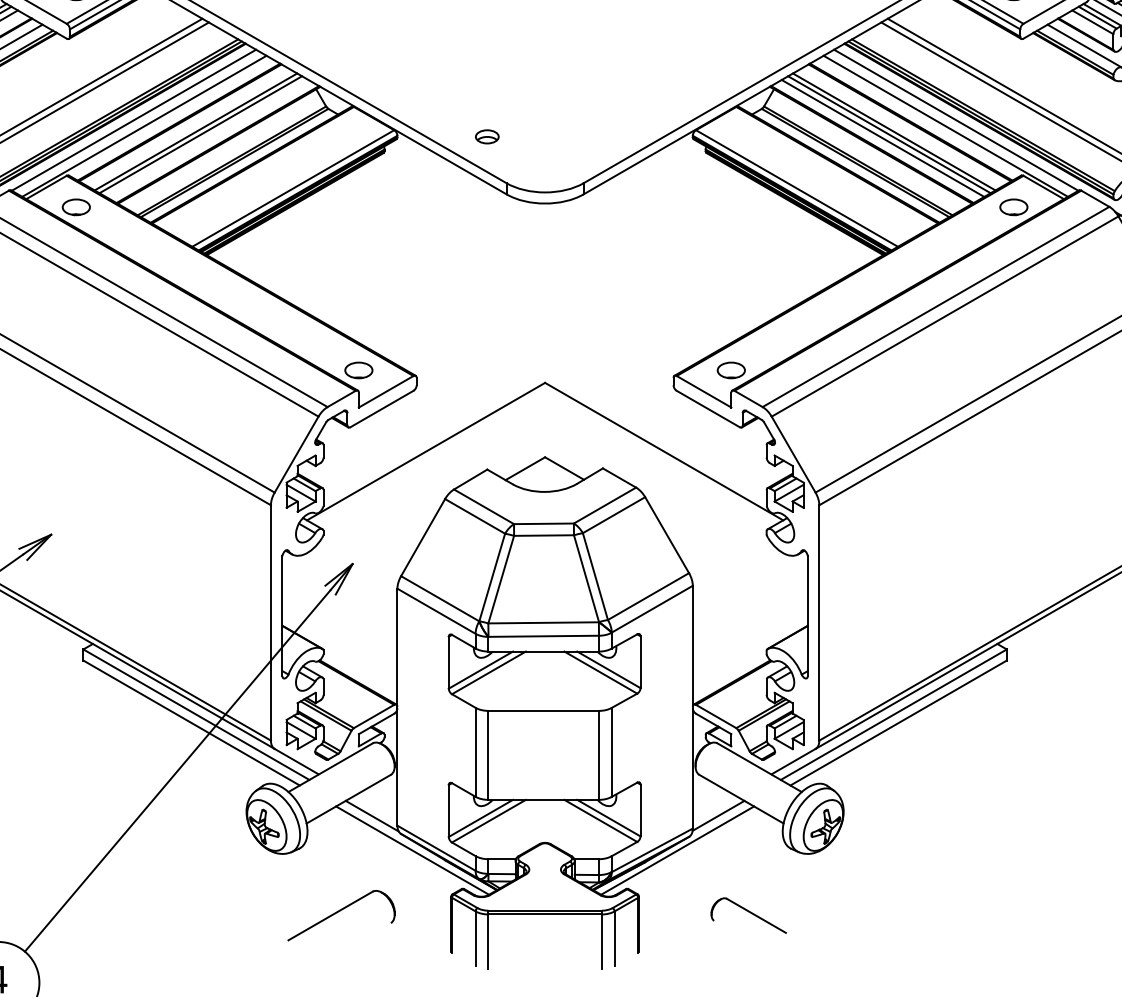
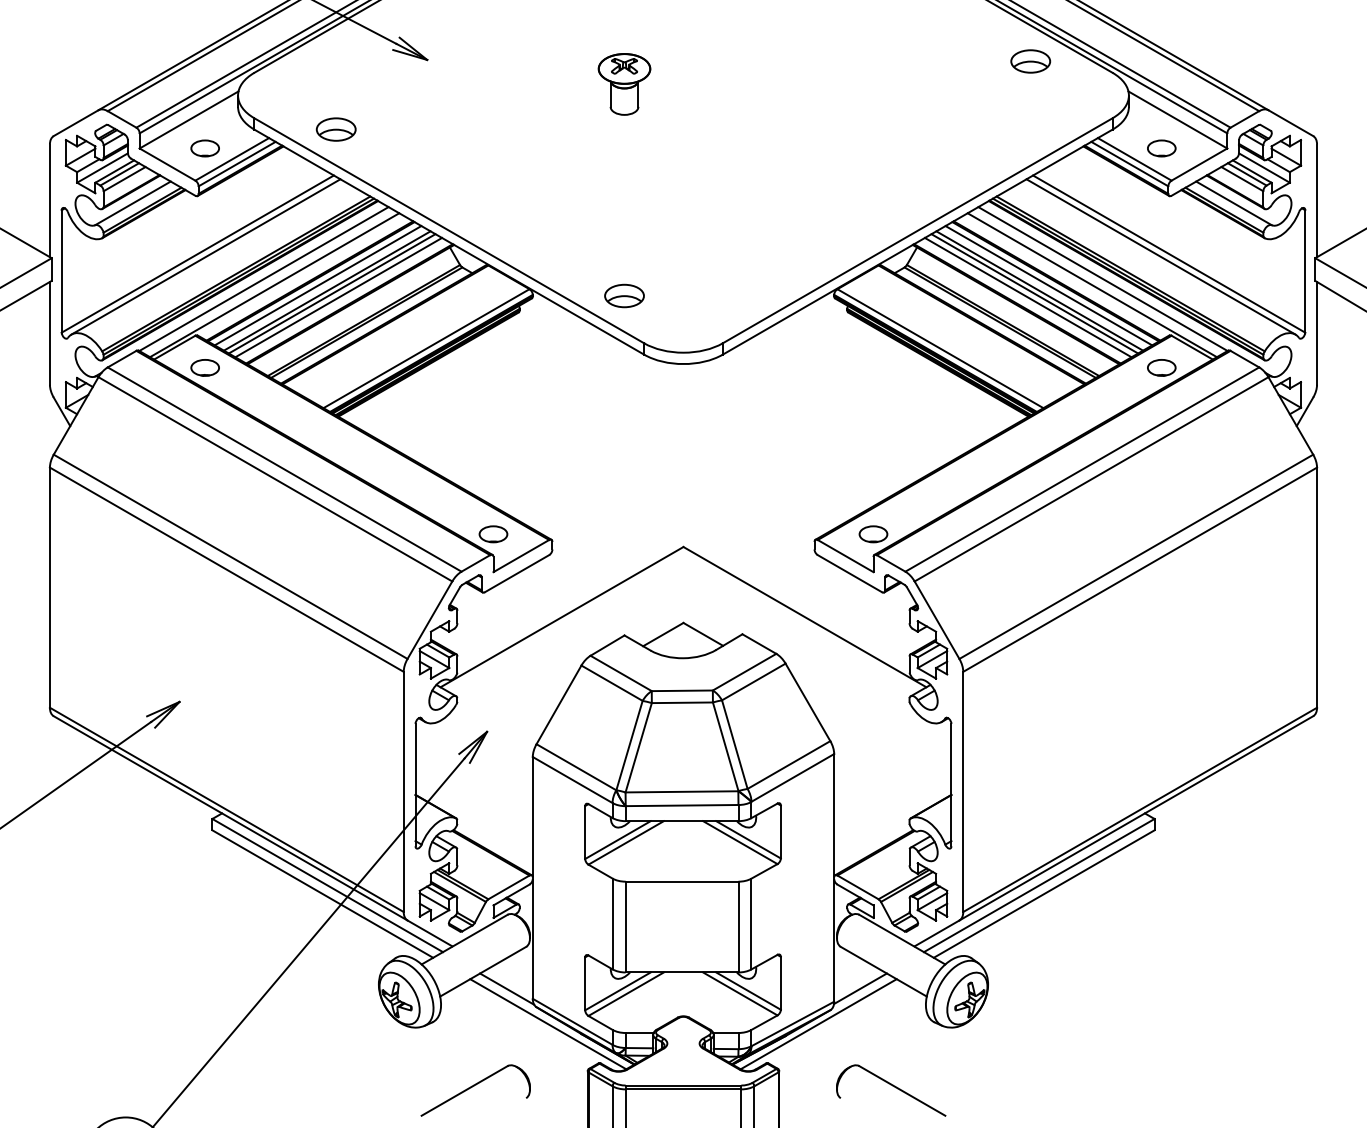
line: (186, 126) -> (317, 285), added
line: (902, 126) -> (1048, 285), added
part: (487, 136) -> (624, 295), size x1.67
line: (206, 138) -> (338, 297), added
part: (748, 915) -> (891, 1090), size x1.43

